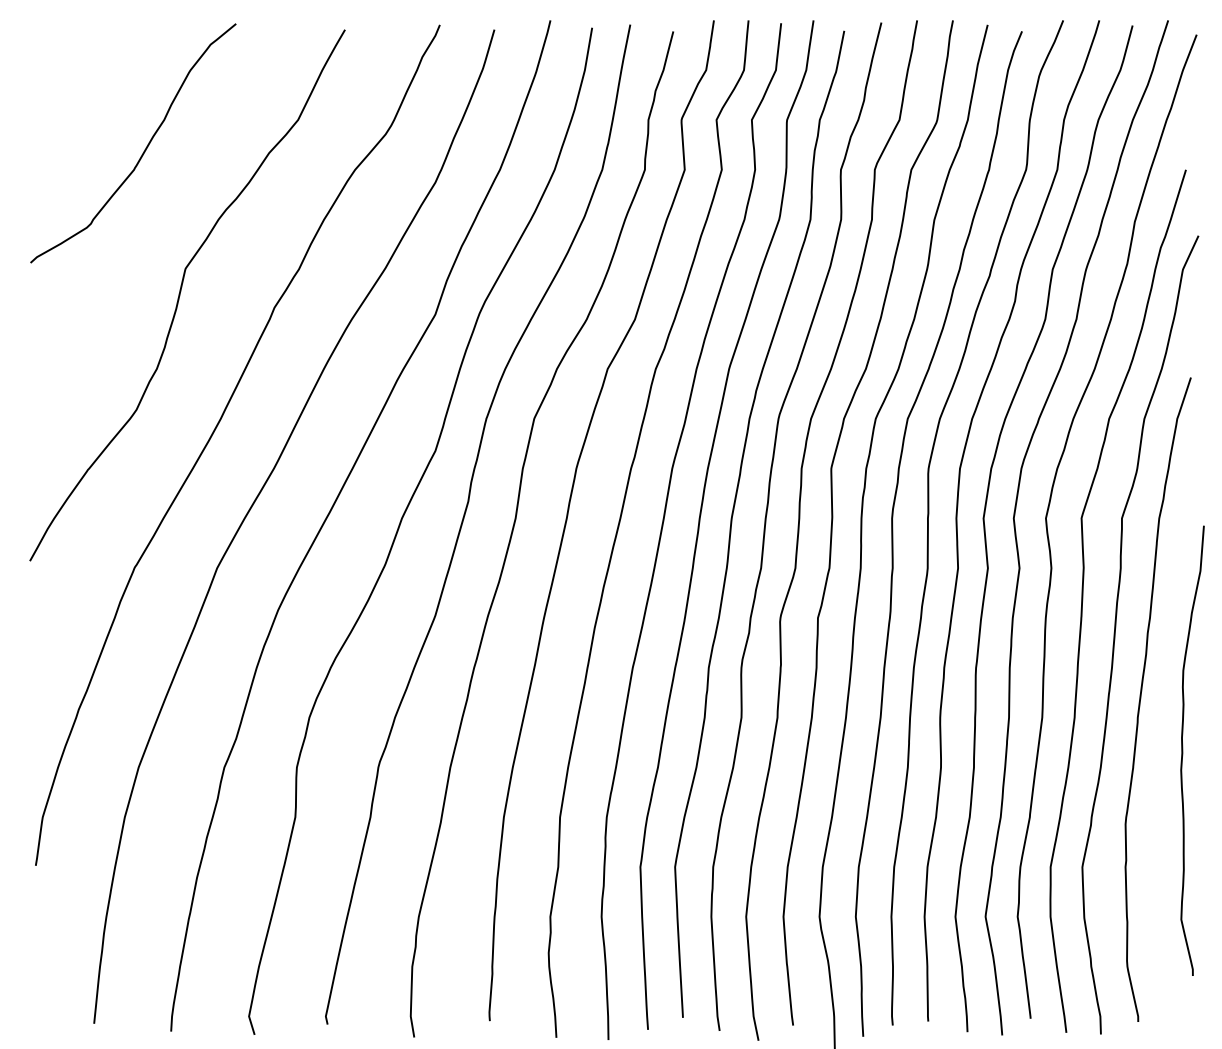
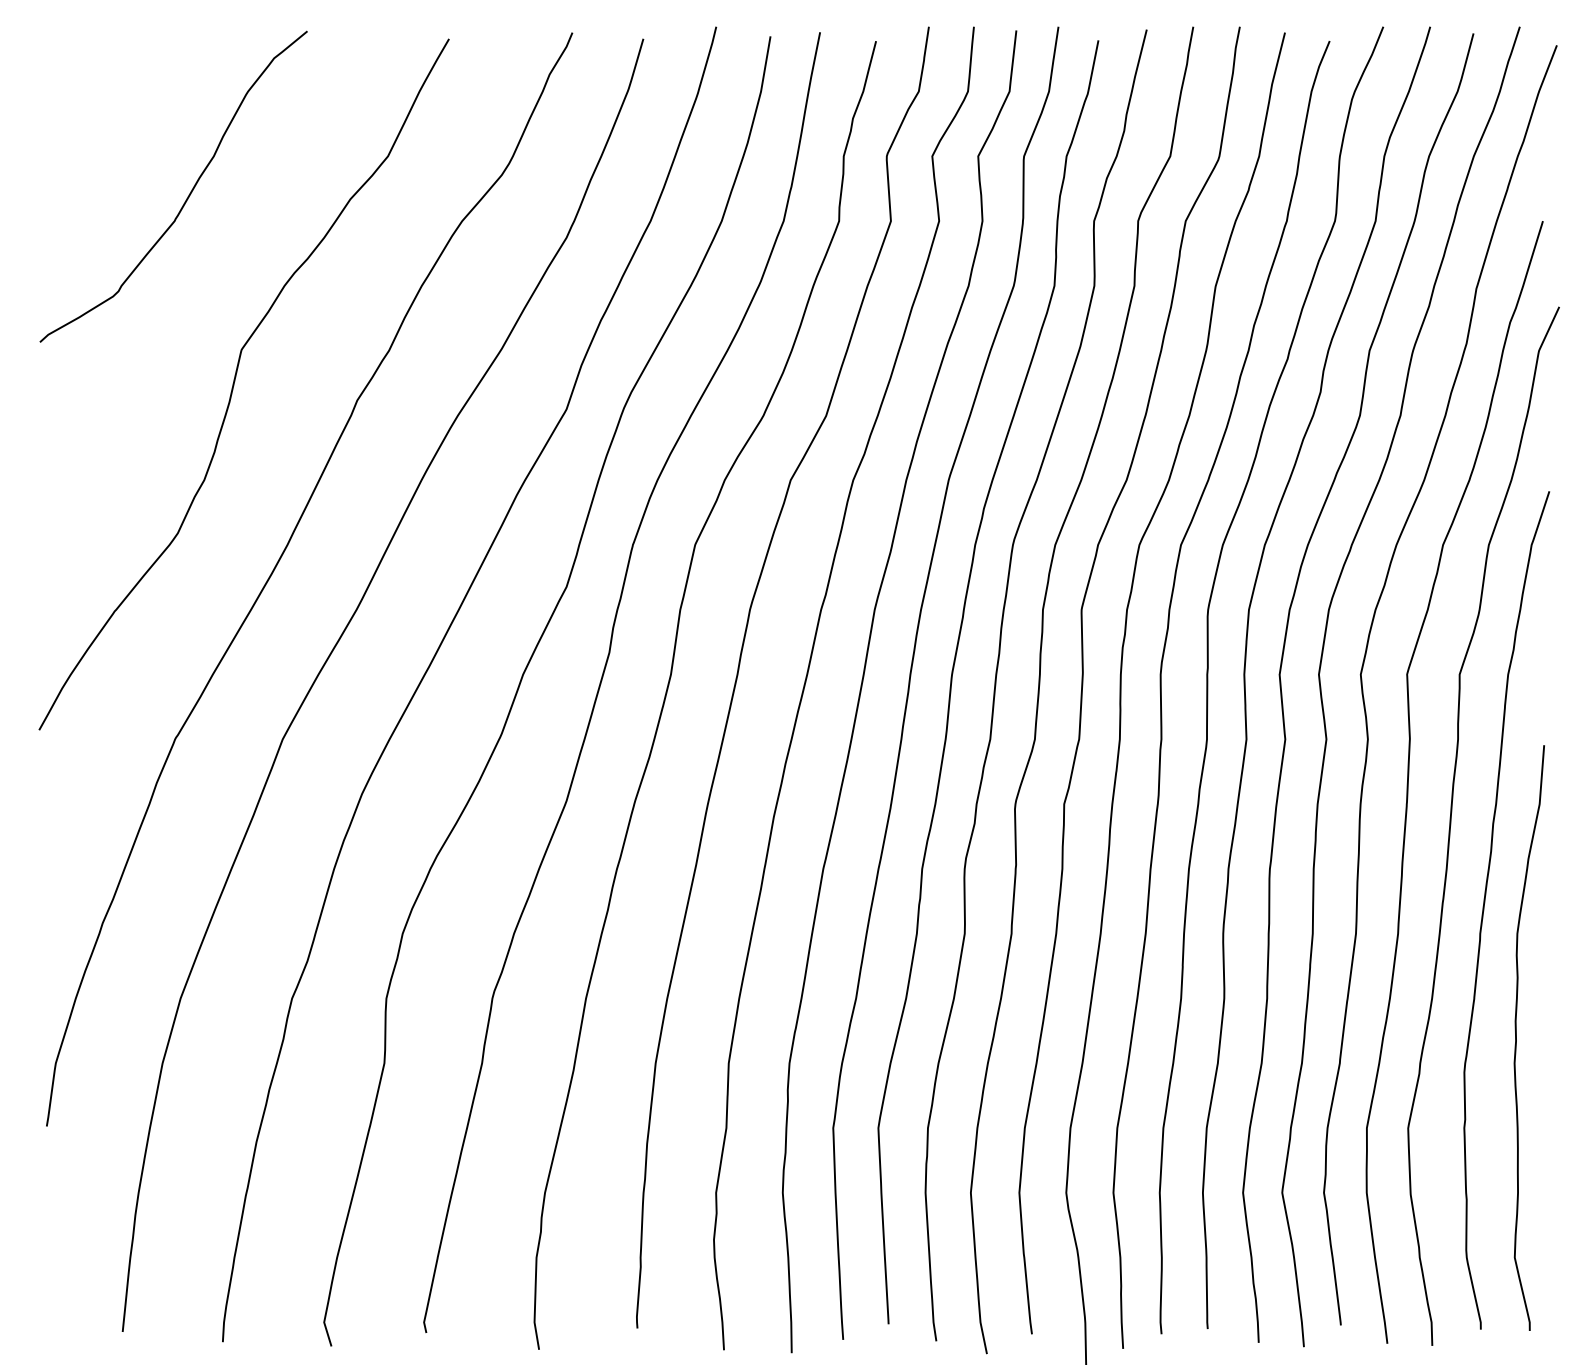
curve: (1183, 750) -> (1517, 1037), moved

